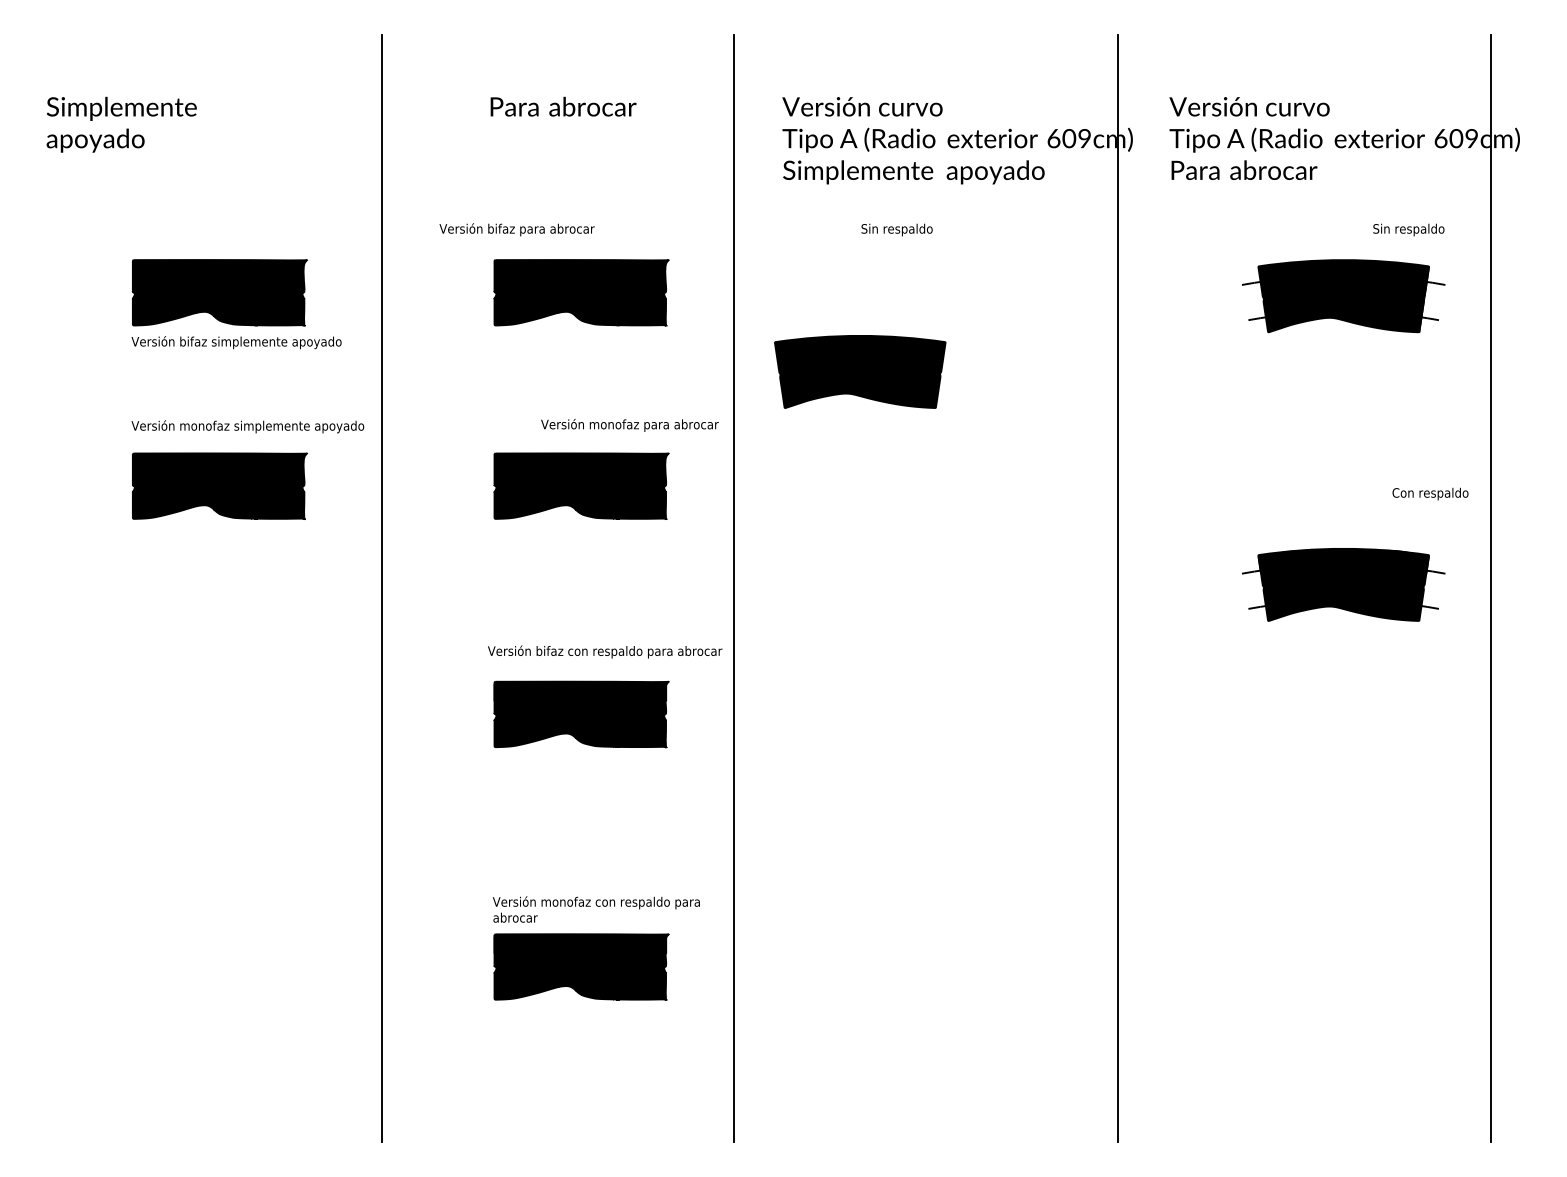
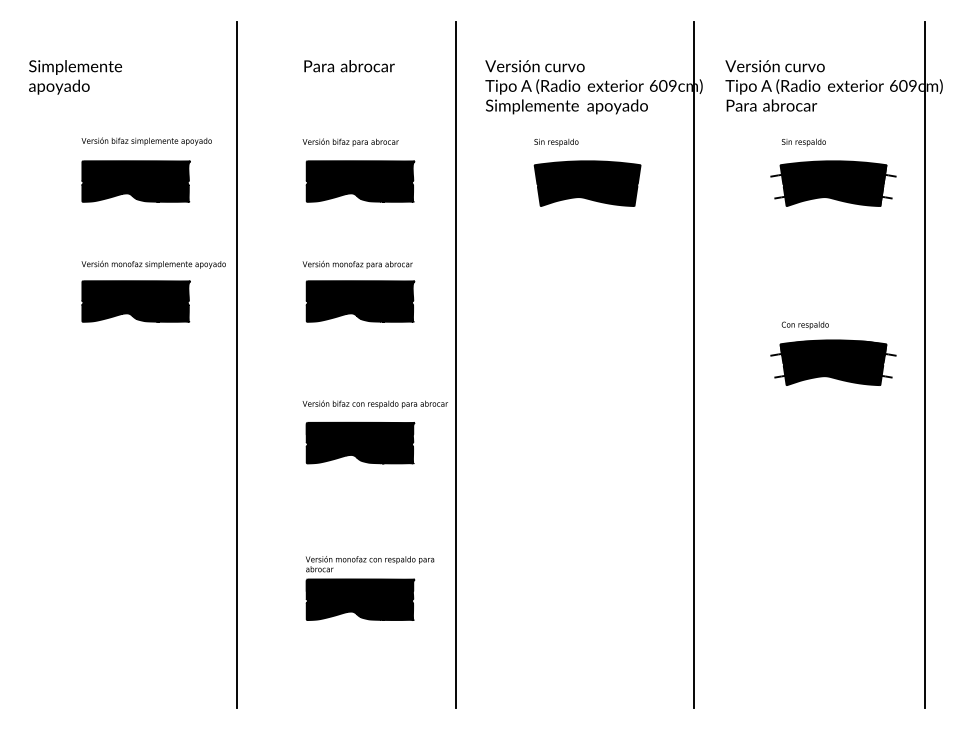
text: (516, 229) -> (350, 142), moved
text: (1408, 229) -> (803, 142), moved
text: (236, 342) -> (146, 141), moved
part: (860, 371) -> (587, 183), moved
text: (629, 424) -> (357, 264), moved
text: (1429, 494) -> (804, 325), moved

